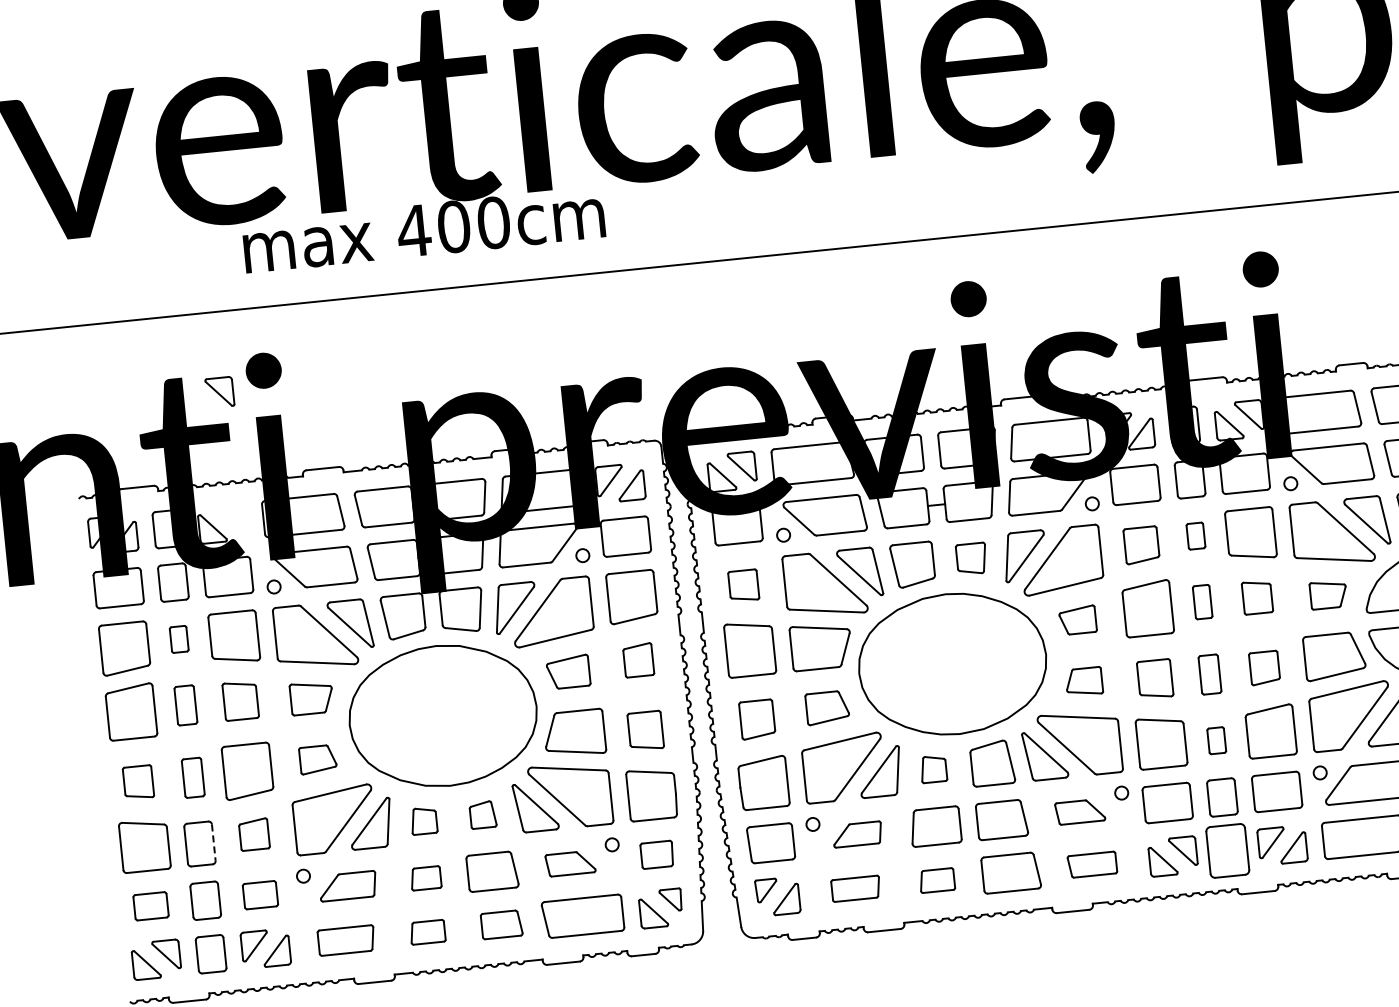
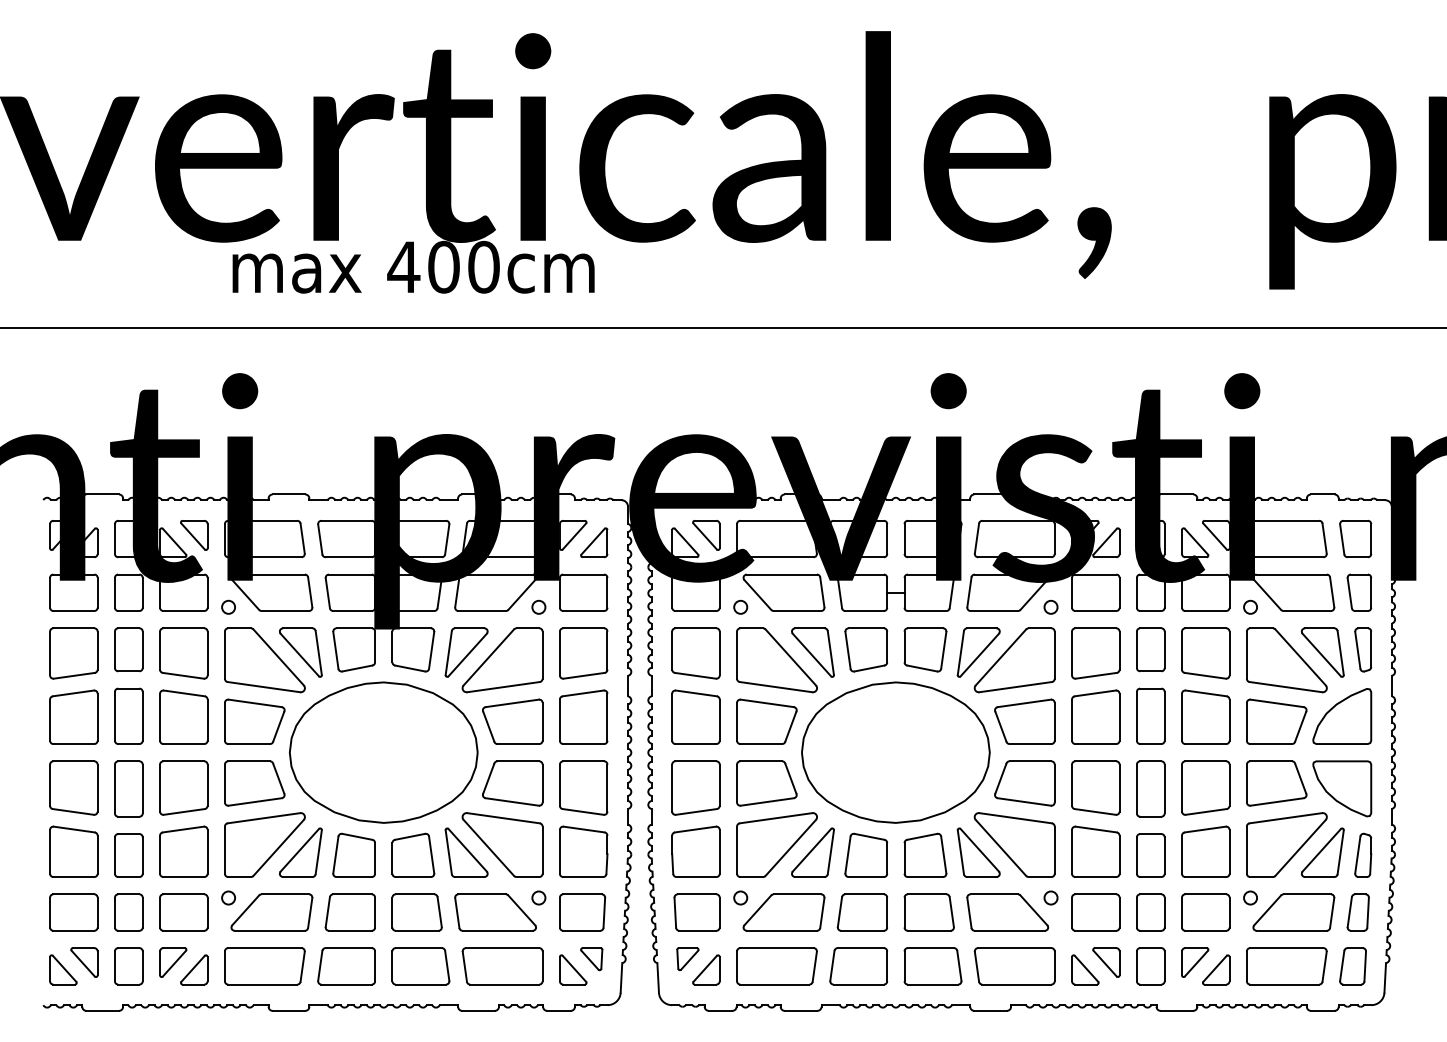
part: (220, 392) -> (194, 535), moved
part: (1195, 535) -> (1150, 649), size x1.67
part: (1141, 545) -> (1095, 653), size x1.43
part: (971, 558) -> (925, 649), size x1.43
part: (743, 585) -> (695, 653), size x1.67
part: (1328, 594) -> (1276, 721), size x1.67
part: (1257, 596) -> (1205, 716), size x1.67
part: (1202, 601) -> (1150, 715), size x1.67
part: (1077, 620) -> (1024, 721), size x1.67
part: (178, 639) -> (128, 649), size x1.67
part: (638, 659) -> (583, 716), size x1.67
part: (1264, 667) -> (1205, 787), size x1.67
part: (568, 671) -> (512, 721), size x1.43
part: (1209, 674) -> (1150, 788), size x1.43
part: (1154, 678) -> (1095, 787), size x1.43
part: (1083, 681) -> (1024, 783), size x1.67
part: (311, 697) -> (254, 721), size x1.43
part: (240, 700) -> (183, 716), size x1.43
part: (185, 704) -> (128, 715), size x1.43
part: (827, 707) -> (766, 783), size x1.43
part: (756, 719) -> (695, 787), size x1.43
part: (645, 730) -> (583, 787), size x1.43
part: (1216, 740) -> (1150, 855), size x1.67
part: (317, 759) -> (254, 783), size x1.67
part: (933, 768) -> (866, 854), size x1.67
part: (192, 777) -> (128, 788), size x1.43
part: (138, 781) -> (73, 787), size x1.67
part: (1079, 811) -> (1007, 912), size x1.67
part: (483, 814) -> (413, 854), size x1.67
part: (423, 820) -> (353, 854), size x1.67
part: (253, 834) -> (183, 851), size x1.67
part: (857, 834) -> (783, 912), size x1.67
line: (213, 843) -> (142, 856), dashed -> solid
part: (1227, 851) -> (1150, 966), size x0.71
part: (657, 854) -> (582, 912), size x1.43
part: (570, 863) -> (495, 912), size x1.67
part: (1092, 864) -> (1014, 966), size x1.67
part: (425, 878) -> (349, 912), size x1.67
part: (937, 880) -> (858, 966), size x1.67
part: (347, 886) -> (271, 912), size x1.43
part: (855, 888) -> (776, 966), size x1.67
part: (260, 895) -> (183, 912), size x1.43
part: (150, 906) -> (73, 912), size x1.43
part: (501, 924) -> (420, 966), size x1.43
part: (427, 932) -> (346, 966), size x1.67
part: (346, 940) -> (264, 966), size x1.43

